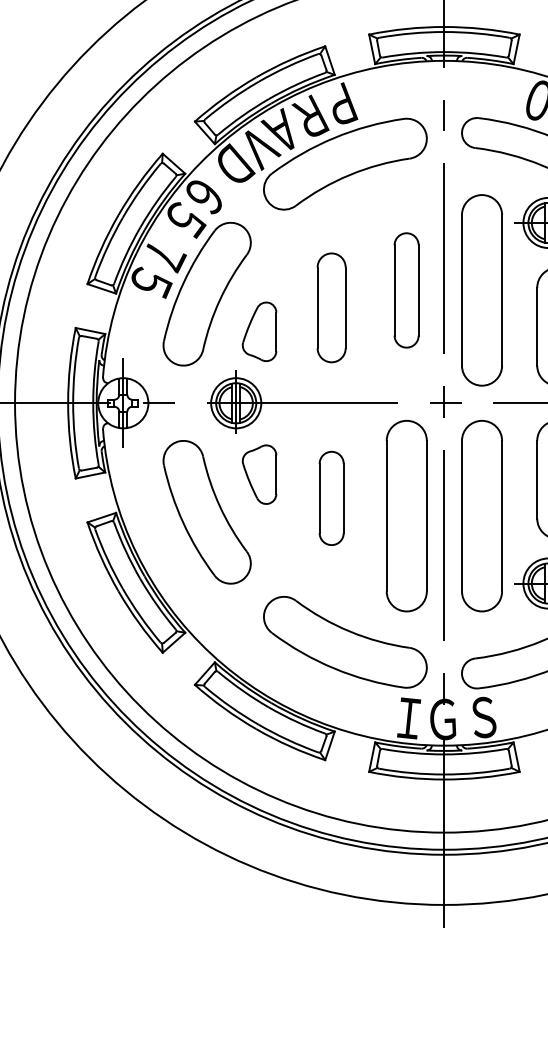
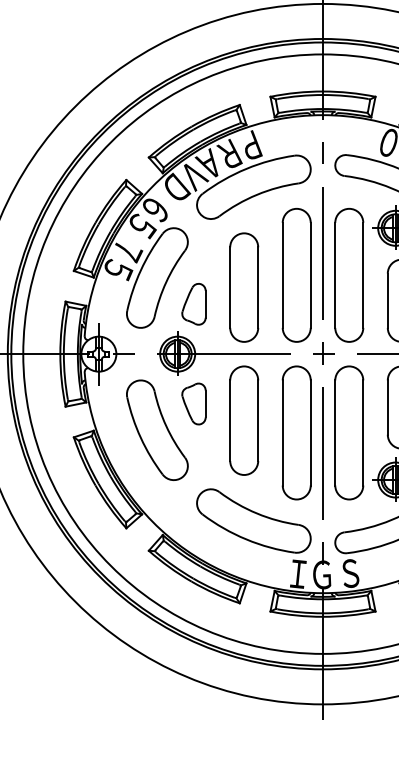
part: (406, 290) -> (296, 275), size x1.67
part: (331, 307) -> (244, 287), size x1.43
part: (331, 498) -> (244, 420), size x1.67

